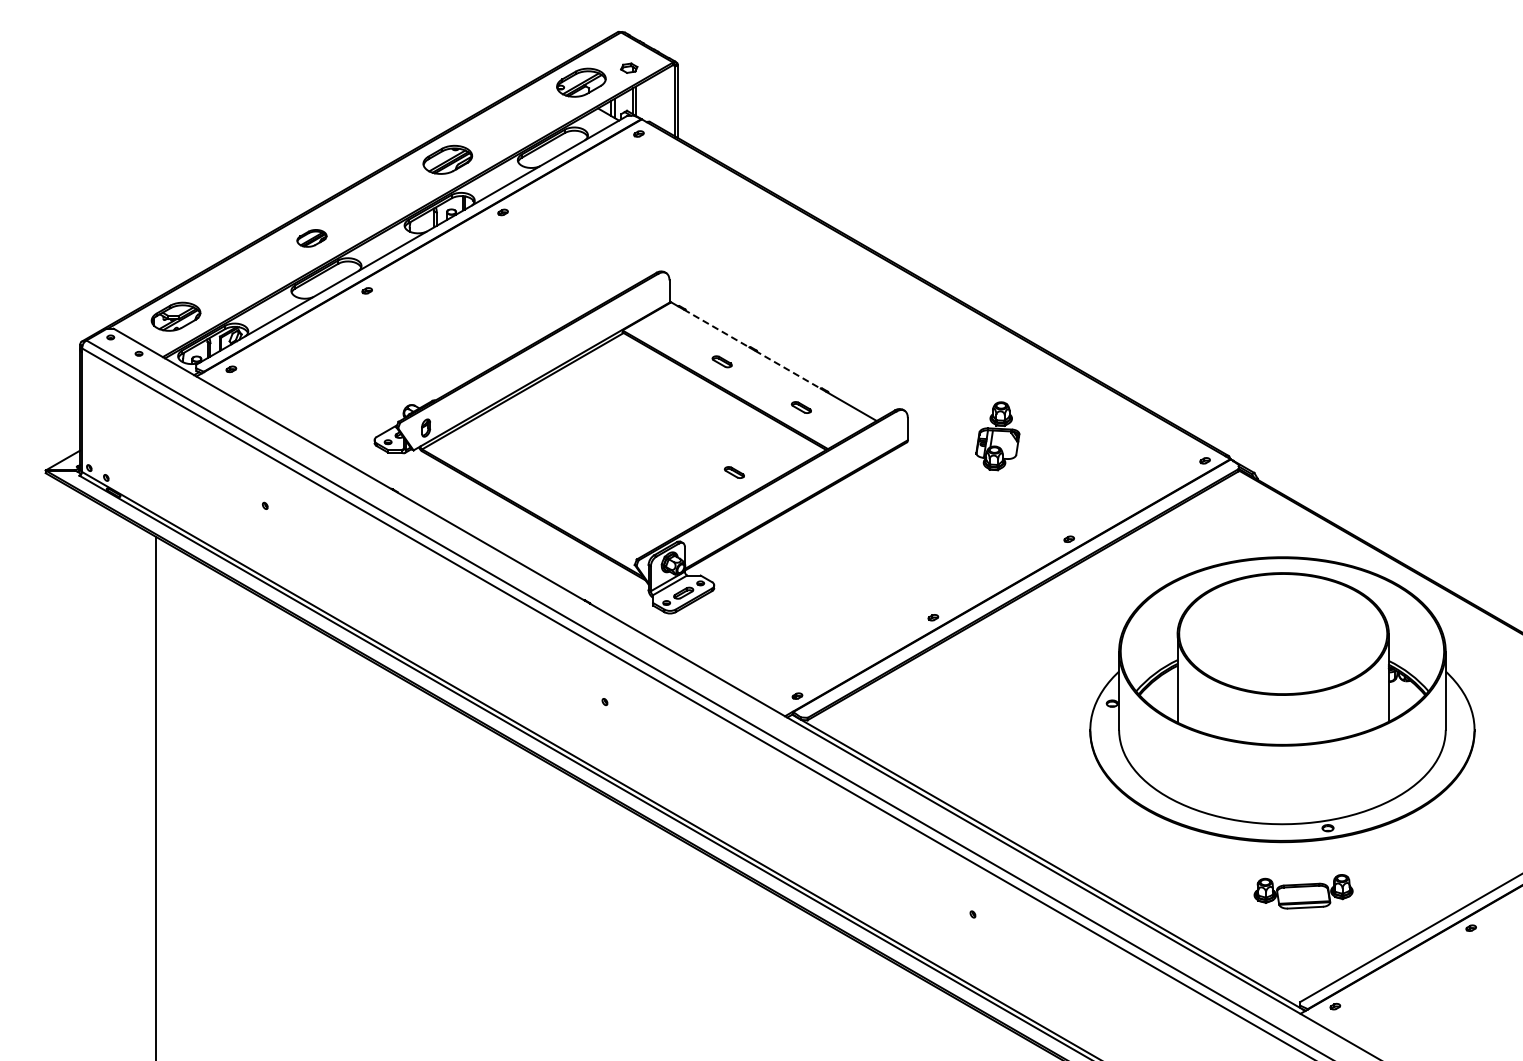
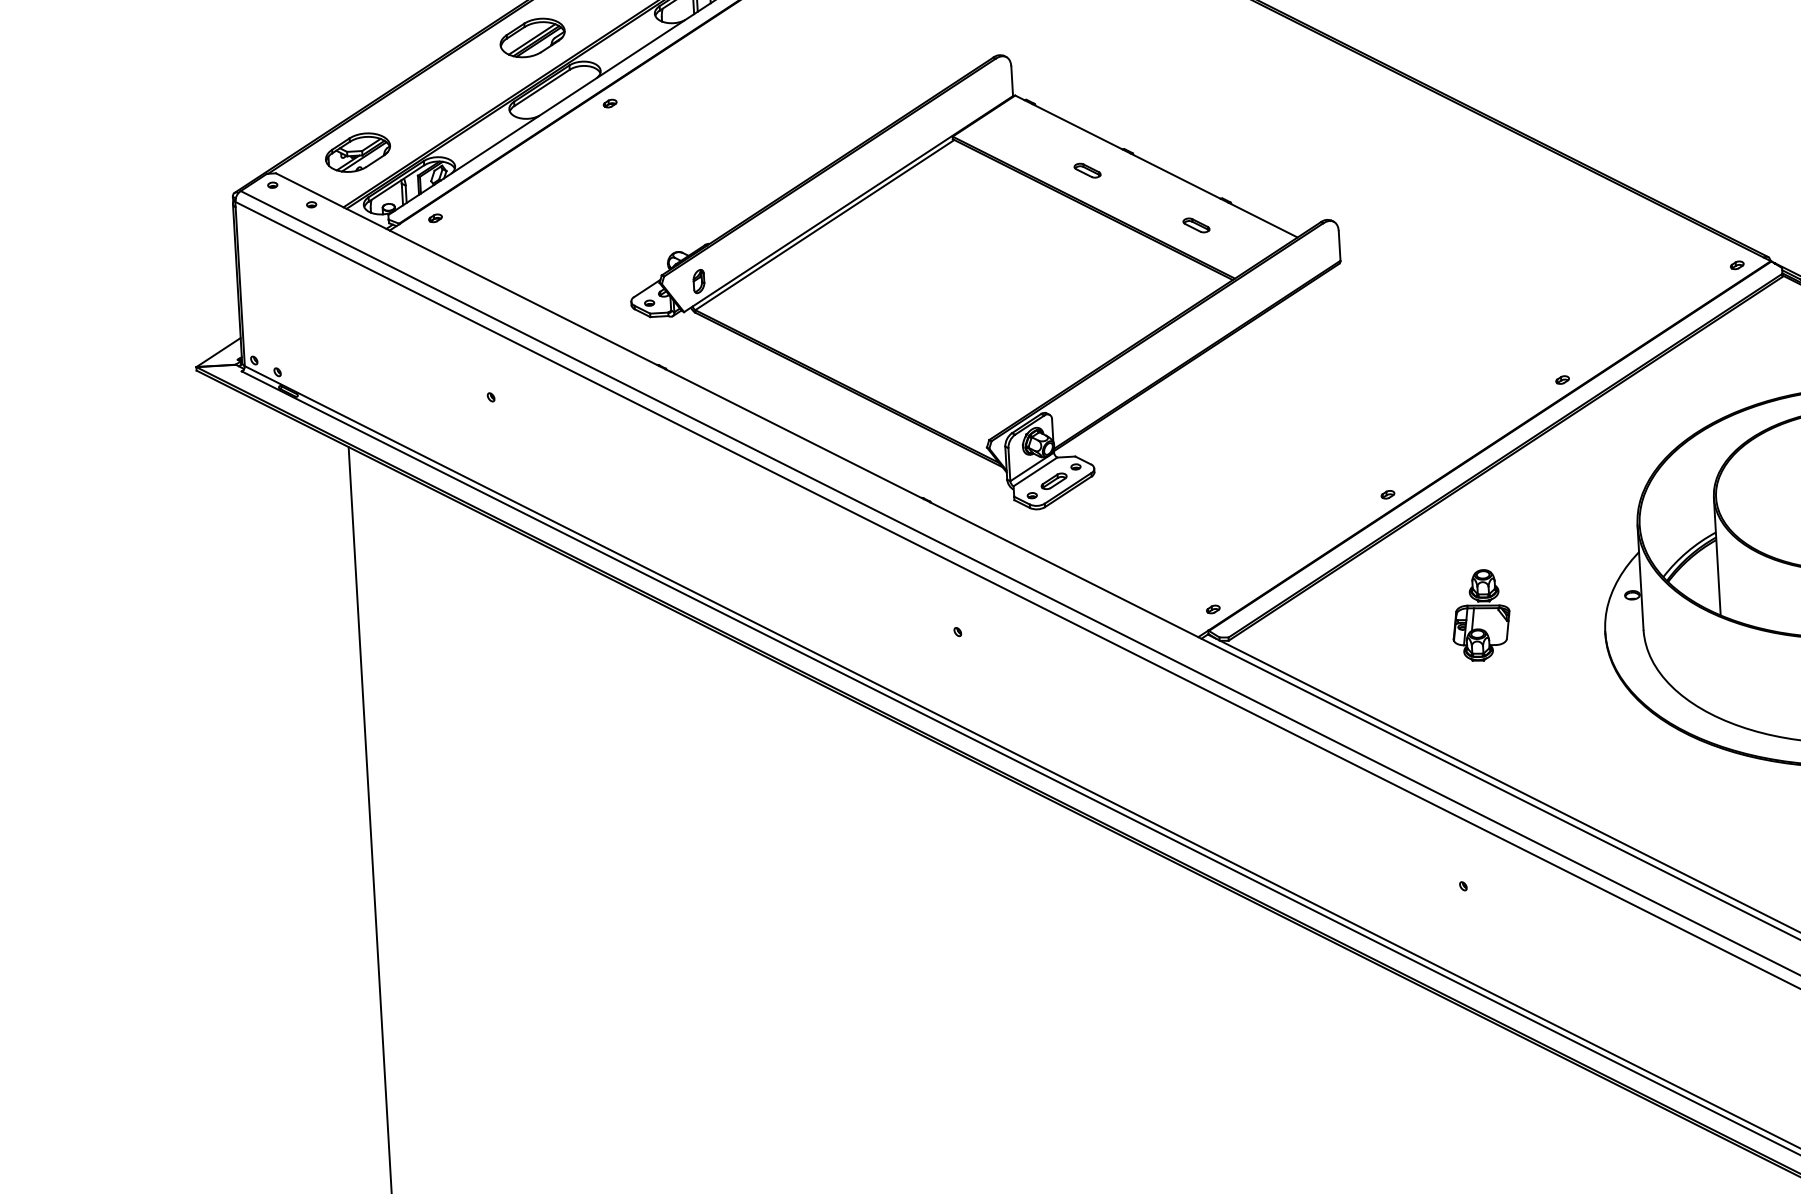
part: (311, 238) -> (532, 38), size x1.67
line: (716, 328) -> (1077, 126), dashed -> solid
line: (787, 369) -> (1175, 175), dashed -> solid
part: (997, 436) -> (1480, 615), moved
part: (733, 472) -> (1111, 316), removed

